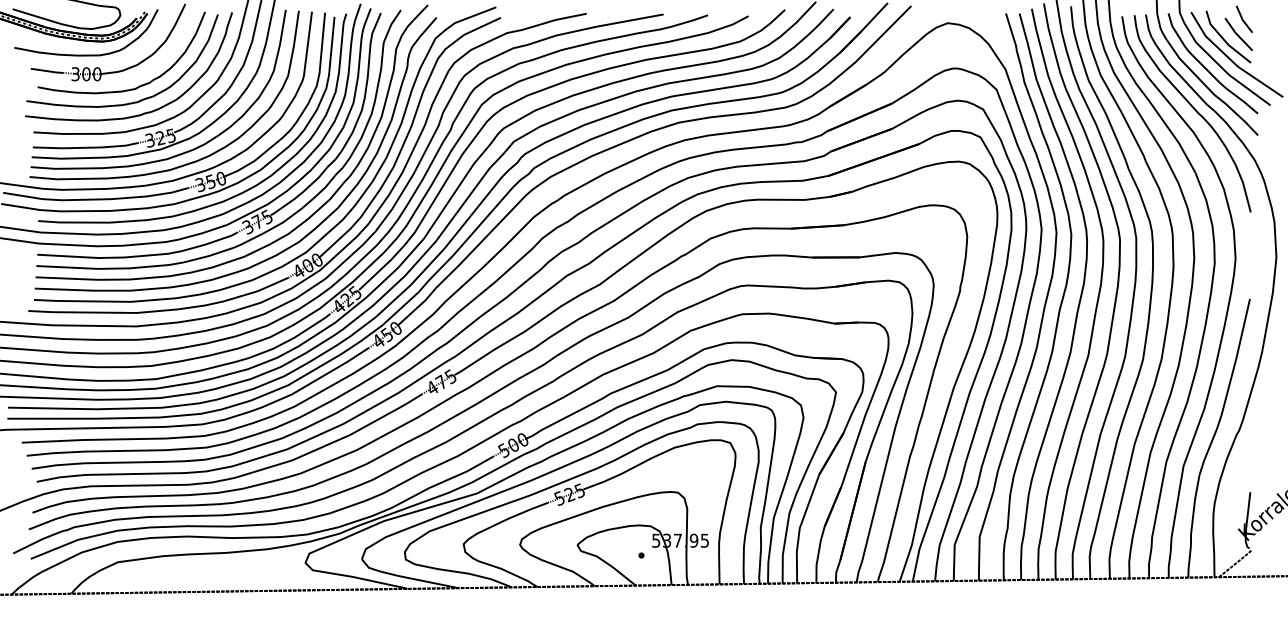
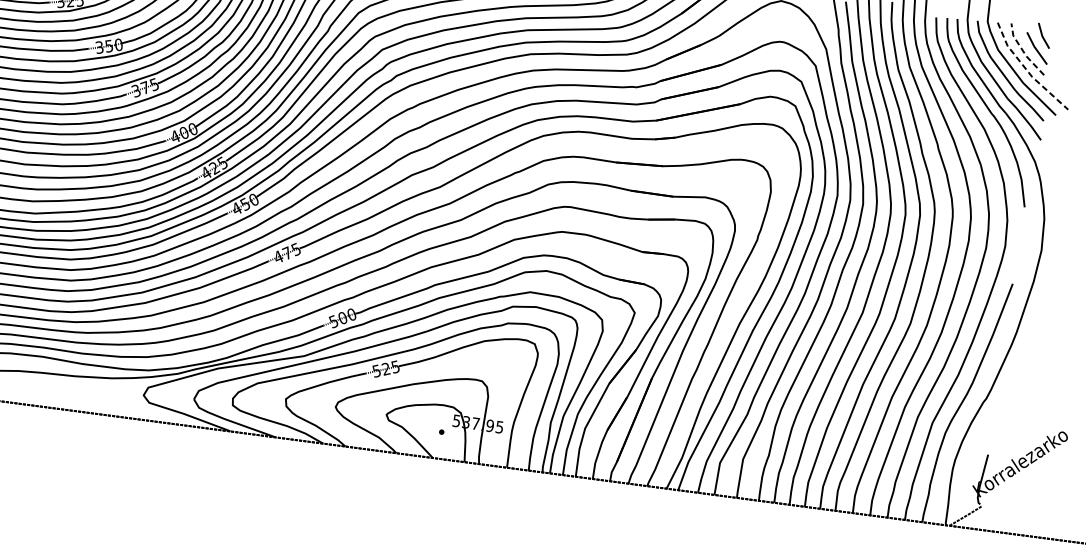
line: (1224, 39) -> (1023, 51), solid -> dashed
line: (1231, 60) -> (1027, 70), solid -> dashed

